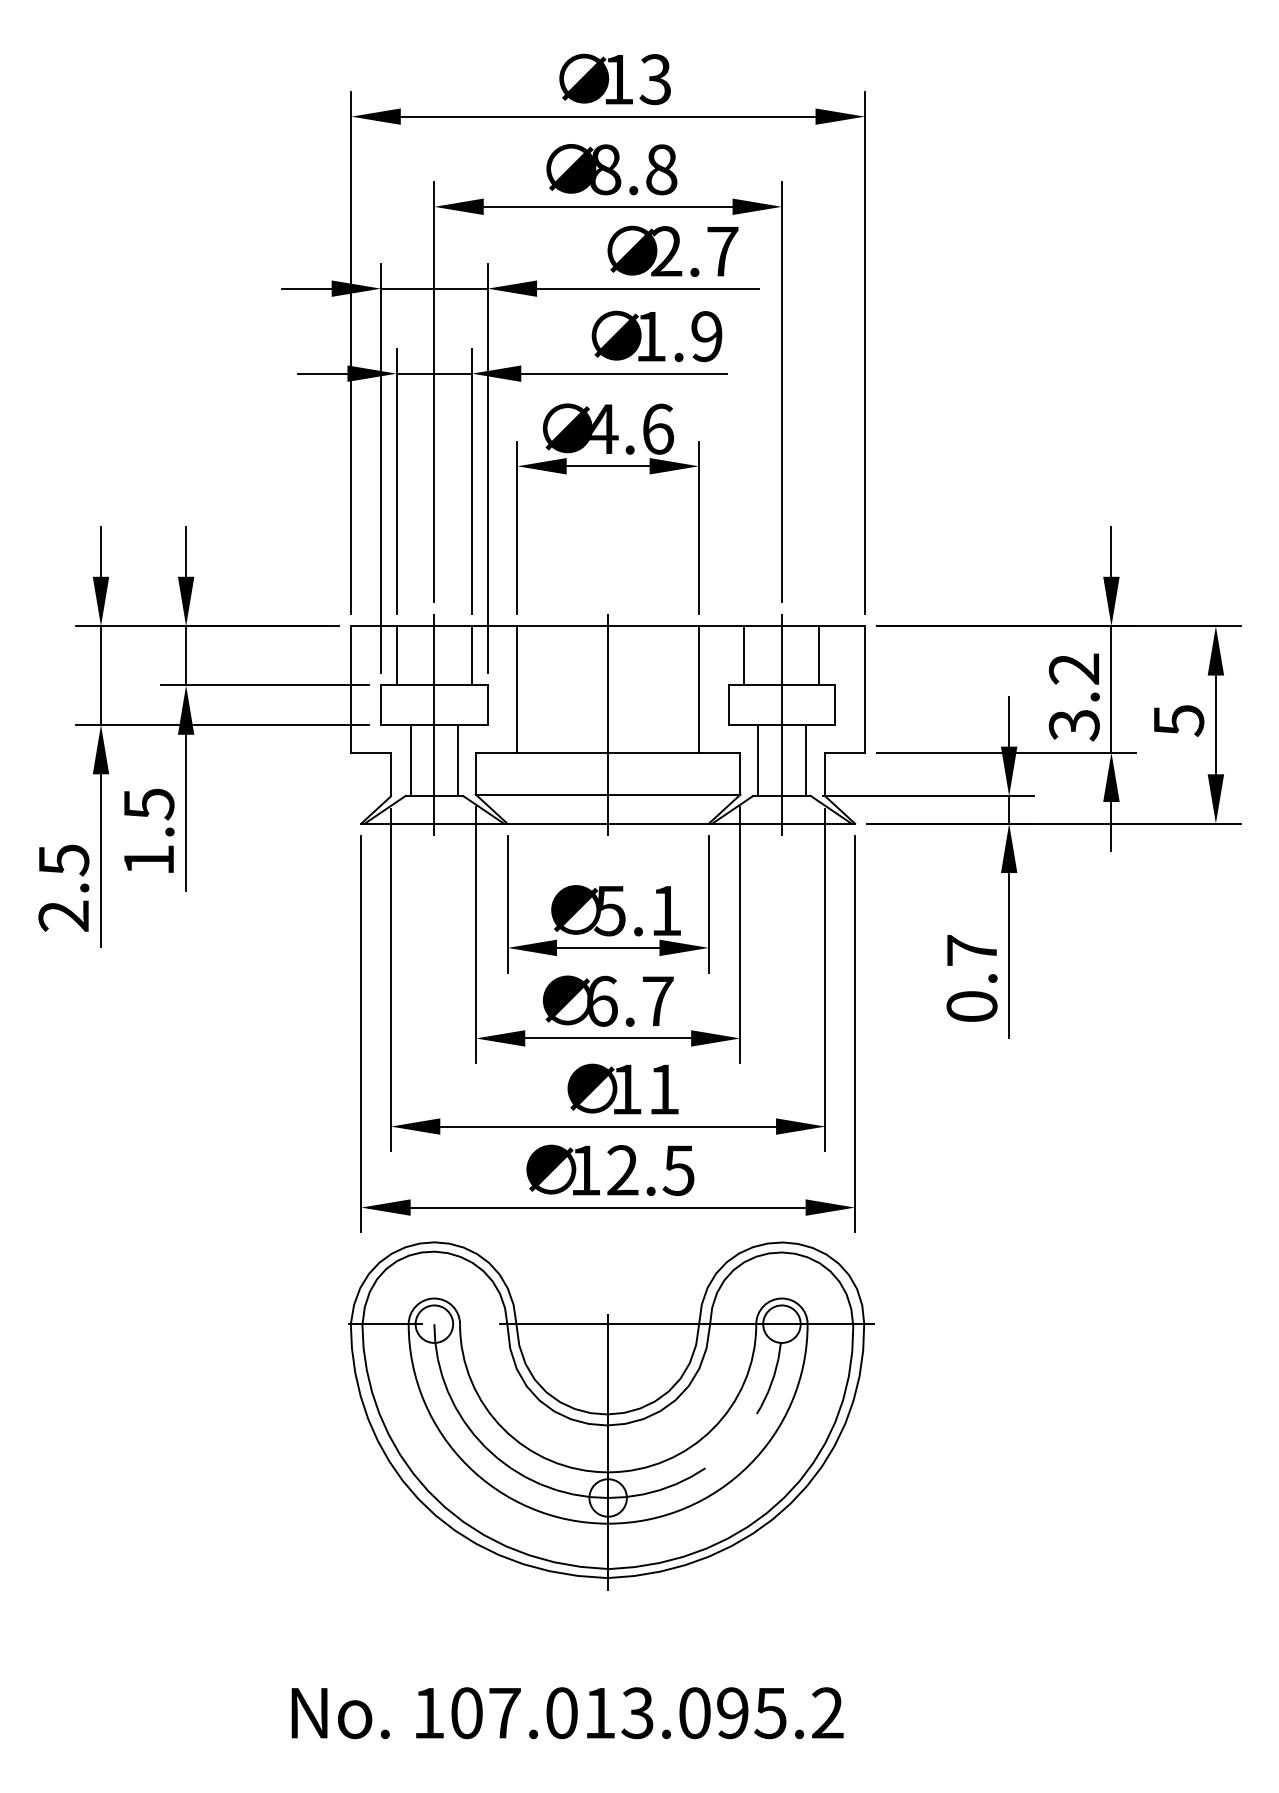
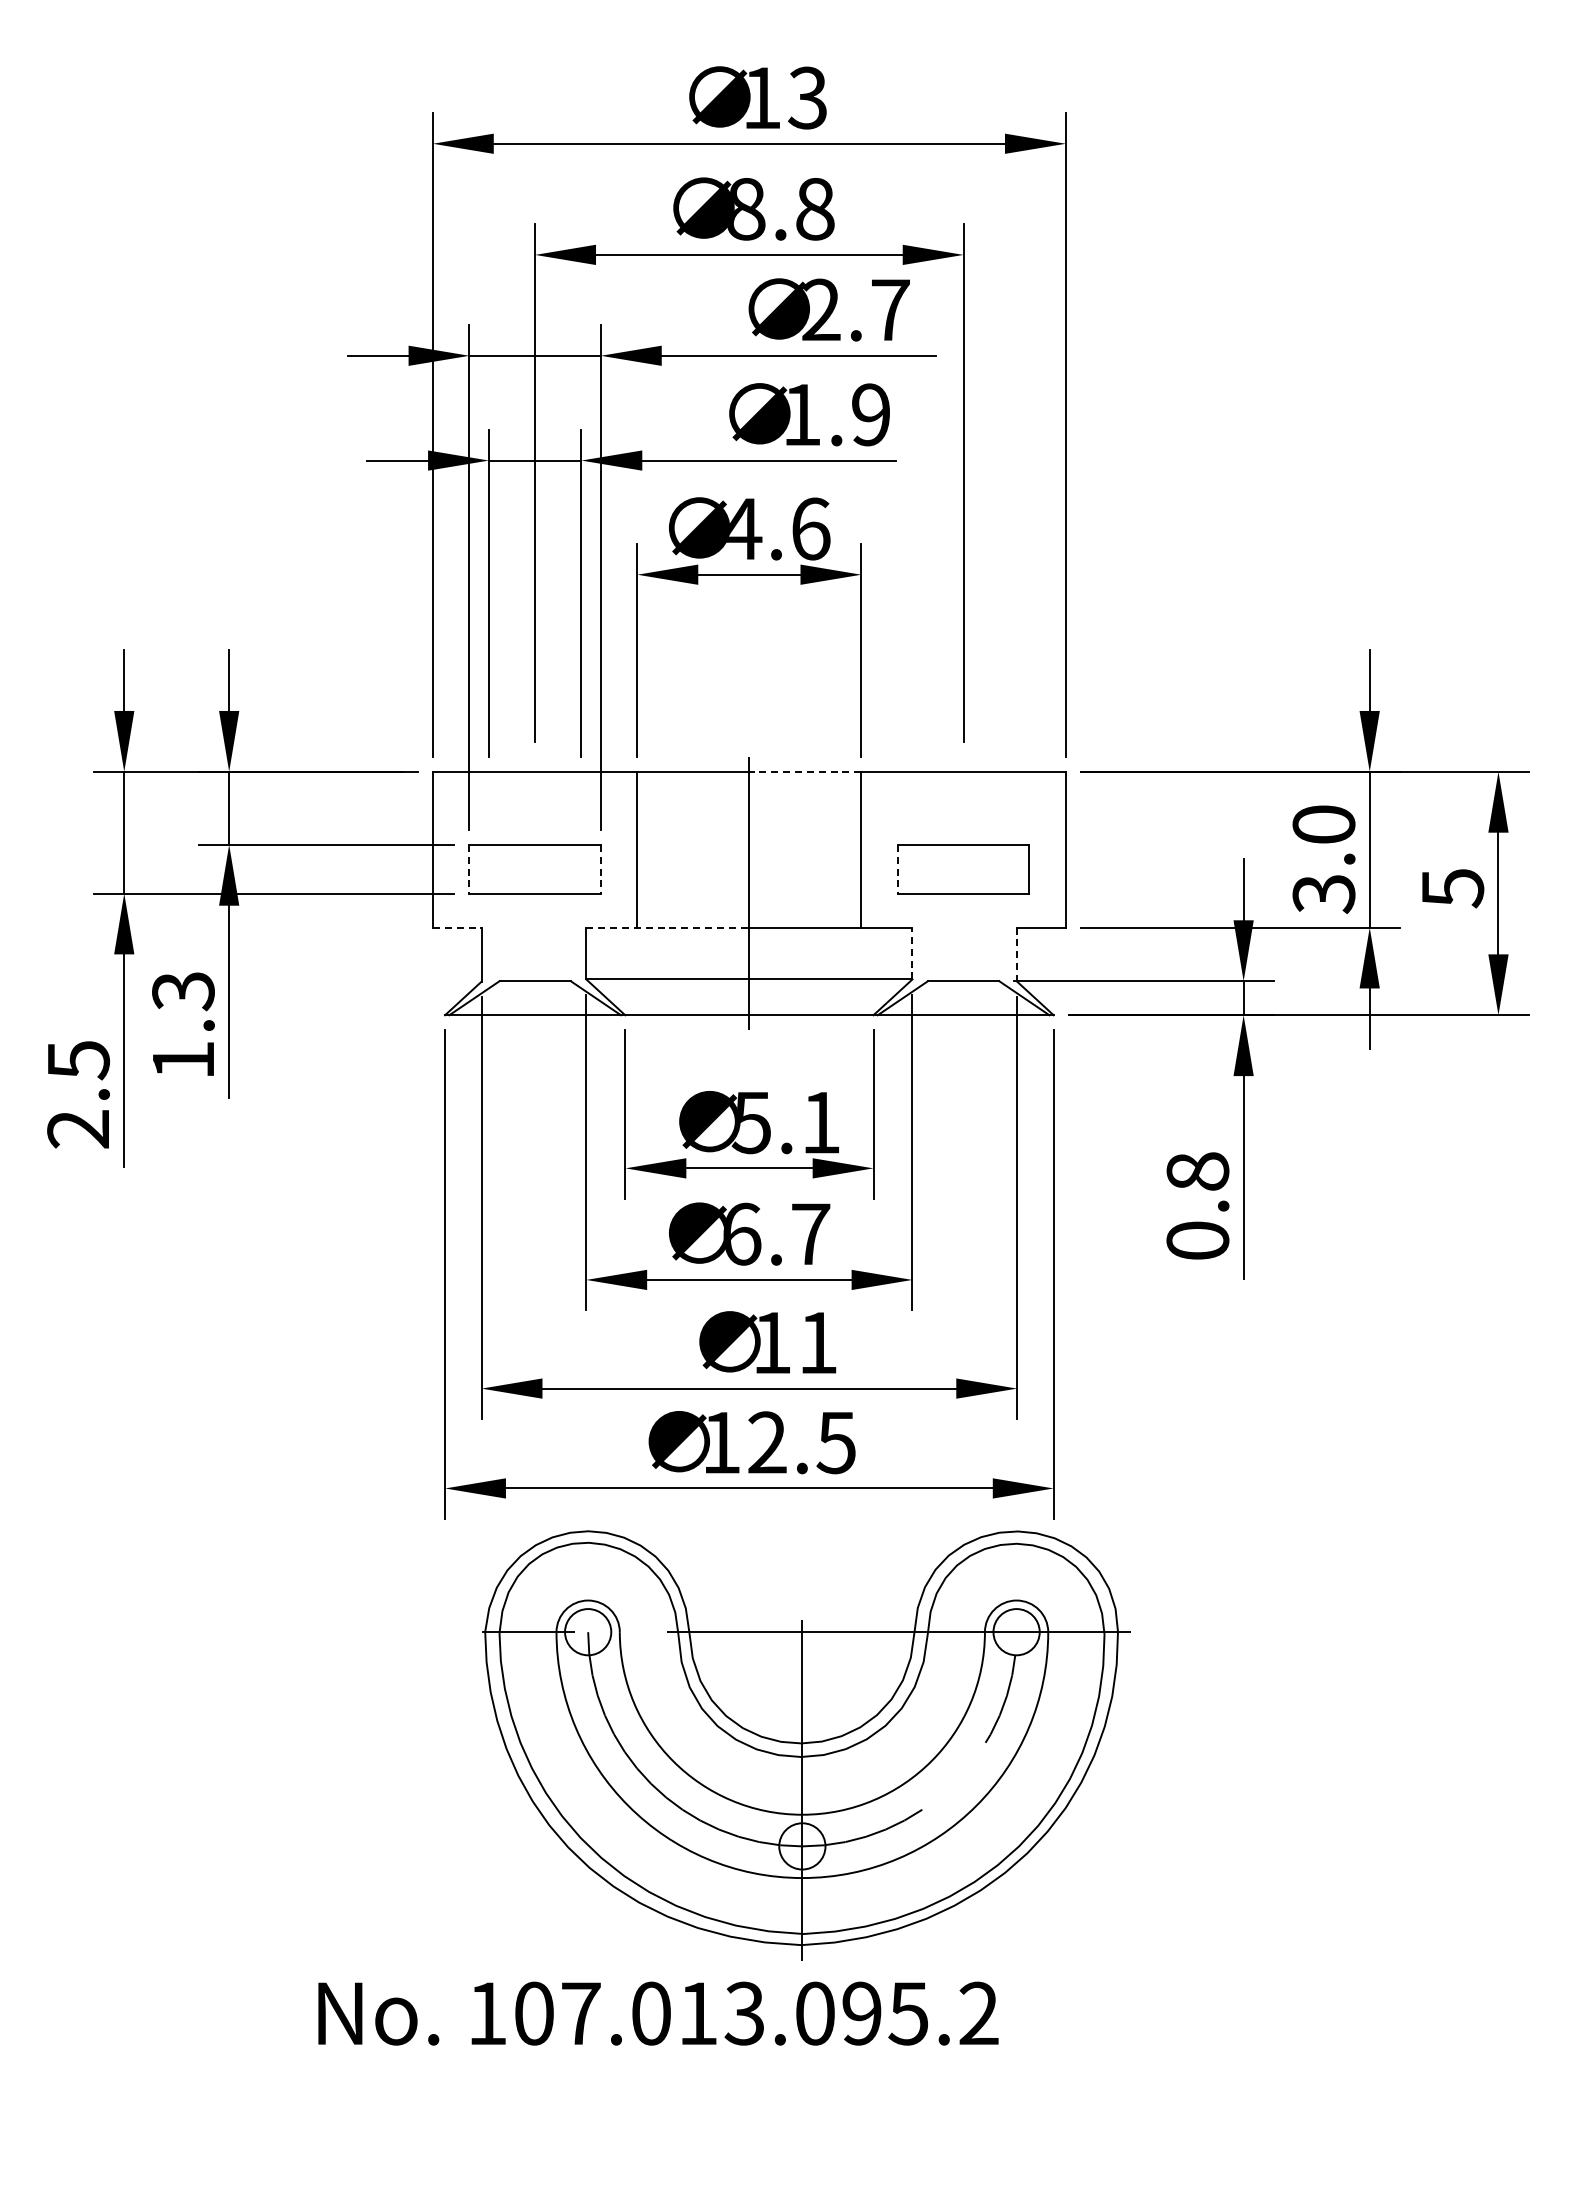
line: (653, 625) -> (805, 771), solid -> dashed
line: (396, 655) -> (488, 807), removed
line: (471, 655) -> (581, 807), removed
line: (744, 655) -> (917, 807), removed
line: (819, 655) -> (1009, 807), removed
text: (1073, 668) -> (1323, 824), 3.2 -> 3.0
line: (381, 705) -> (469, 869), solid -> dashed
line: (487, 705) -> (600, 869), solid -> dashed
line: (728, 705) -> (897, 869), solid -> dashed
line: (434, 724) -> (535, 893), removed
line: (781, 724) -> (963, 893), removed
line: (371, 752) -> (457, 927), solid -> dashed
line: (541, 752) -> (667, 927), solid -> dashed
line: (411, 760) -> (506, 937), removed
line: (458, 760) -> (564, 937), removed
line: (758, 760) -> (934, 937), removed
line: (805, 760) -> (992, 937), removed
line: (740, 773) -> (912, 953), solid -> dashed
line: (825, 775) -> (1017, 955), solid -> dashed
text: (149, 804) -> (183, 991), 1.5 -> 1.3
text: (971, 950) -> (1197, 1171), 0.7 -> 0.8
part: (611, 1416) -> (806, 1745), moved
text: (567, 1713) -> (658, 2013), moved

